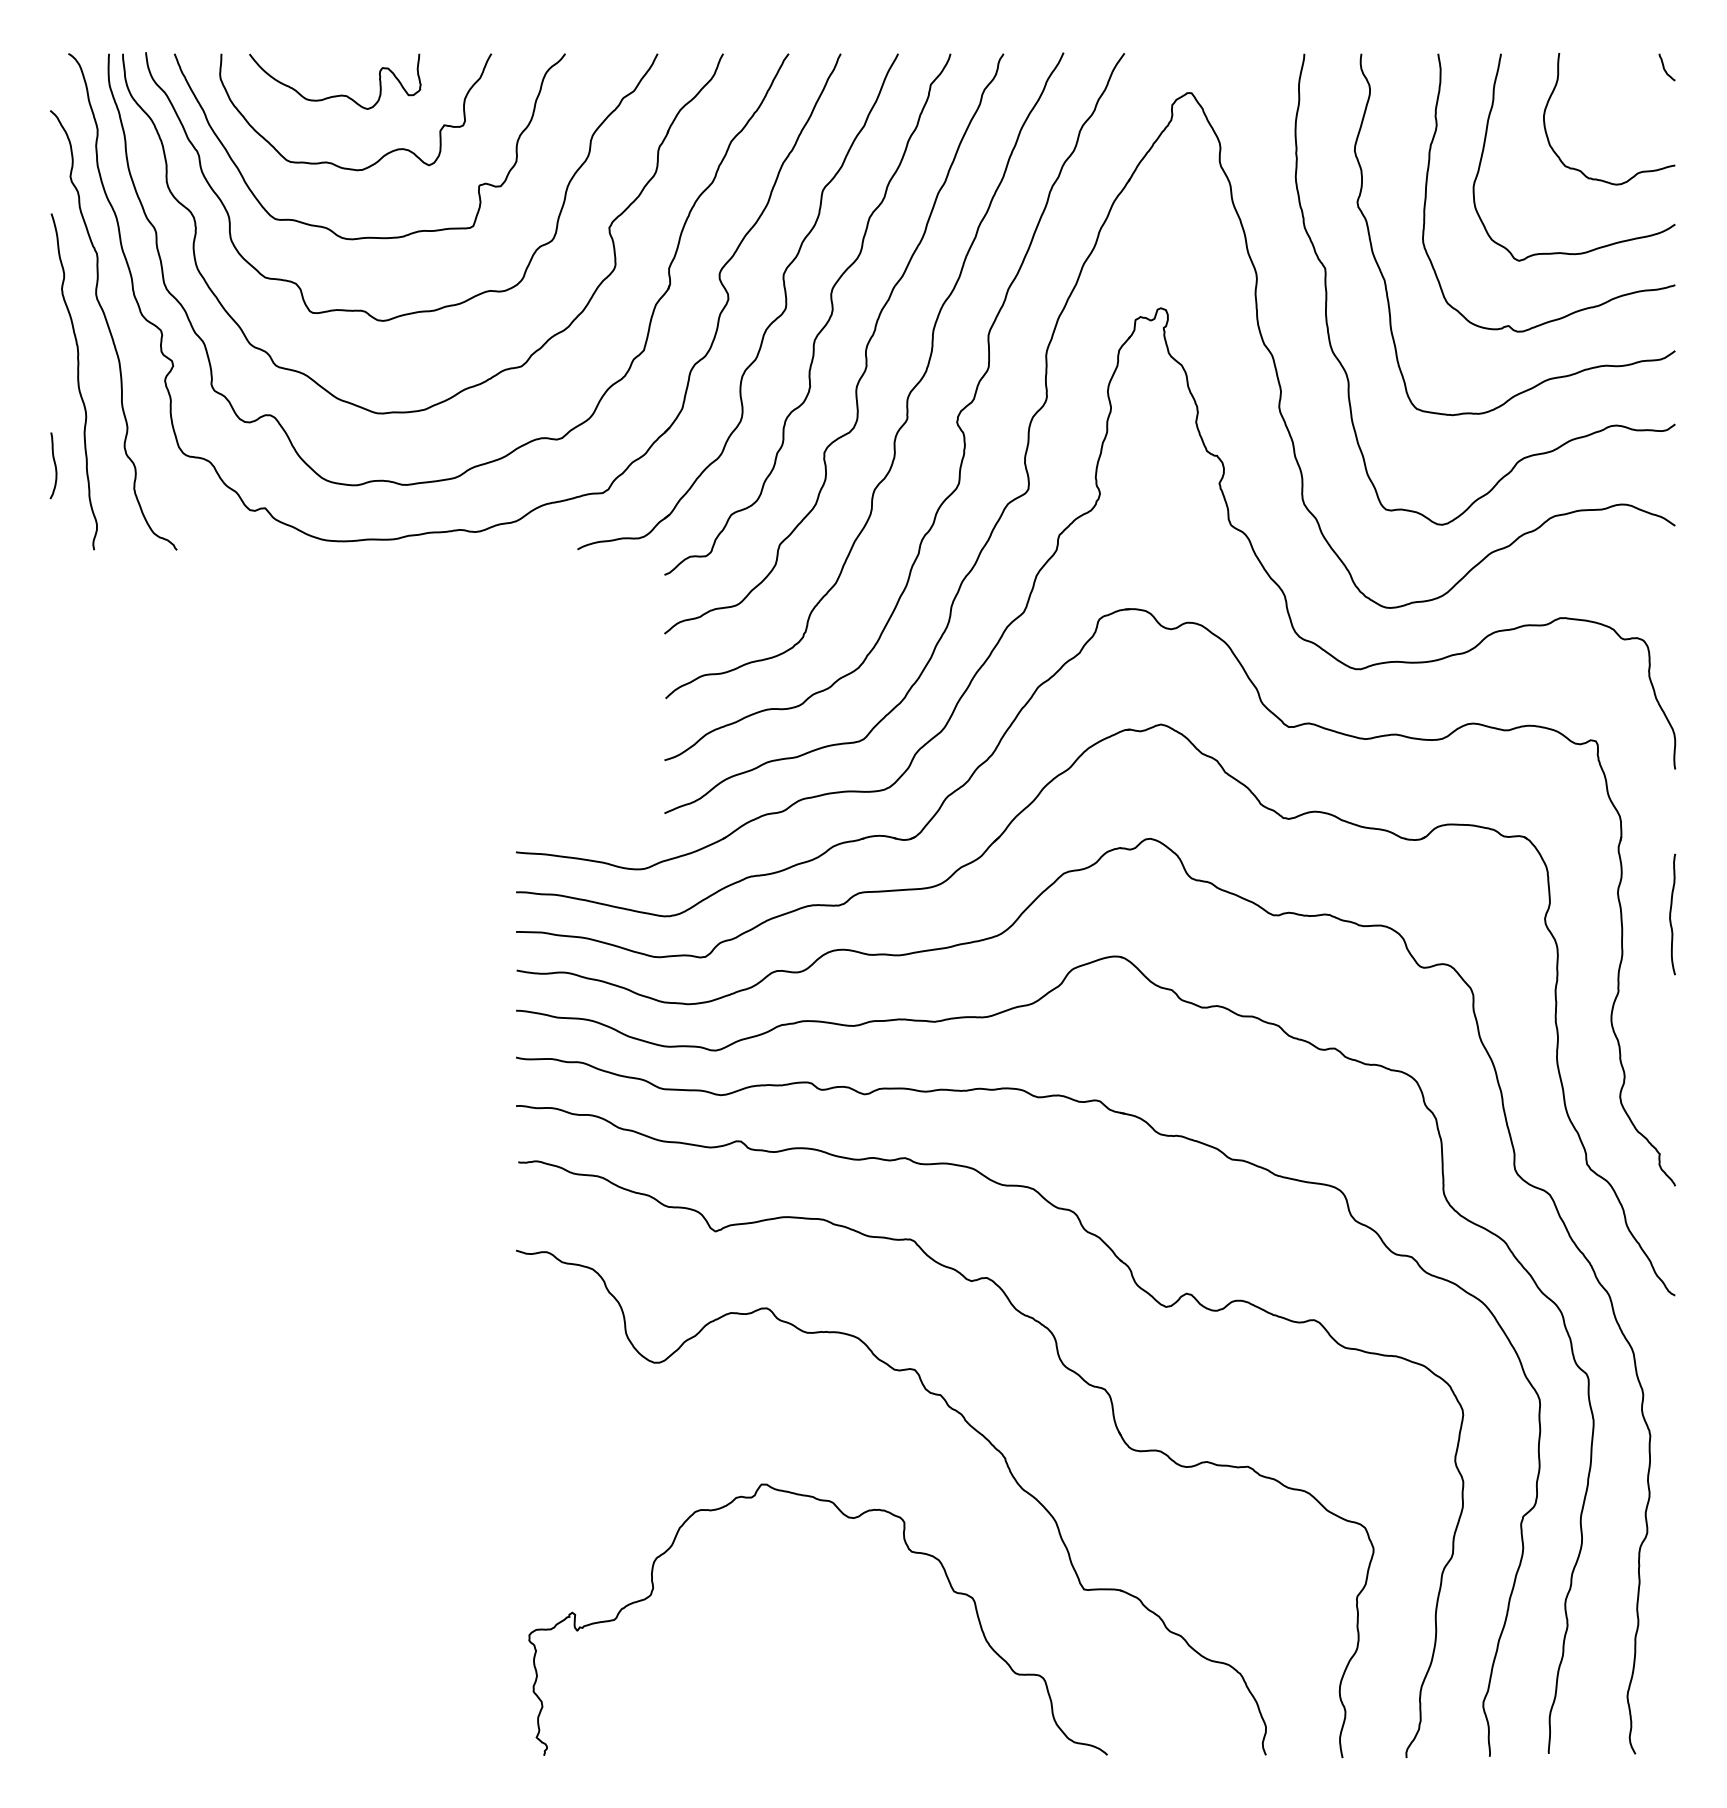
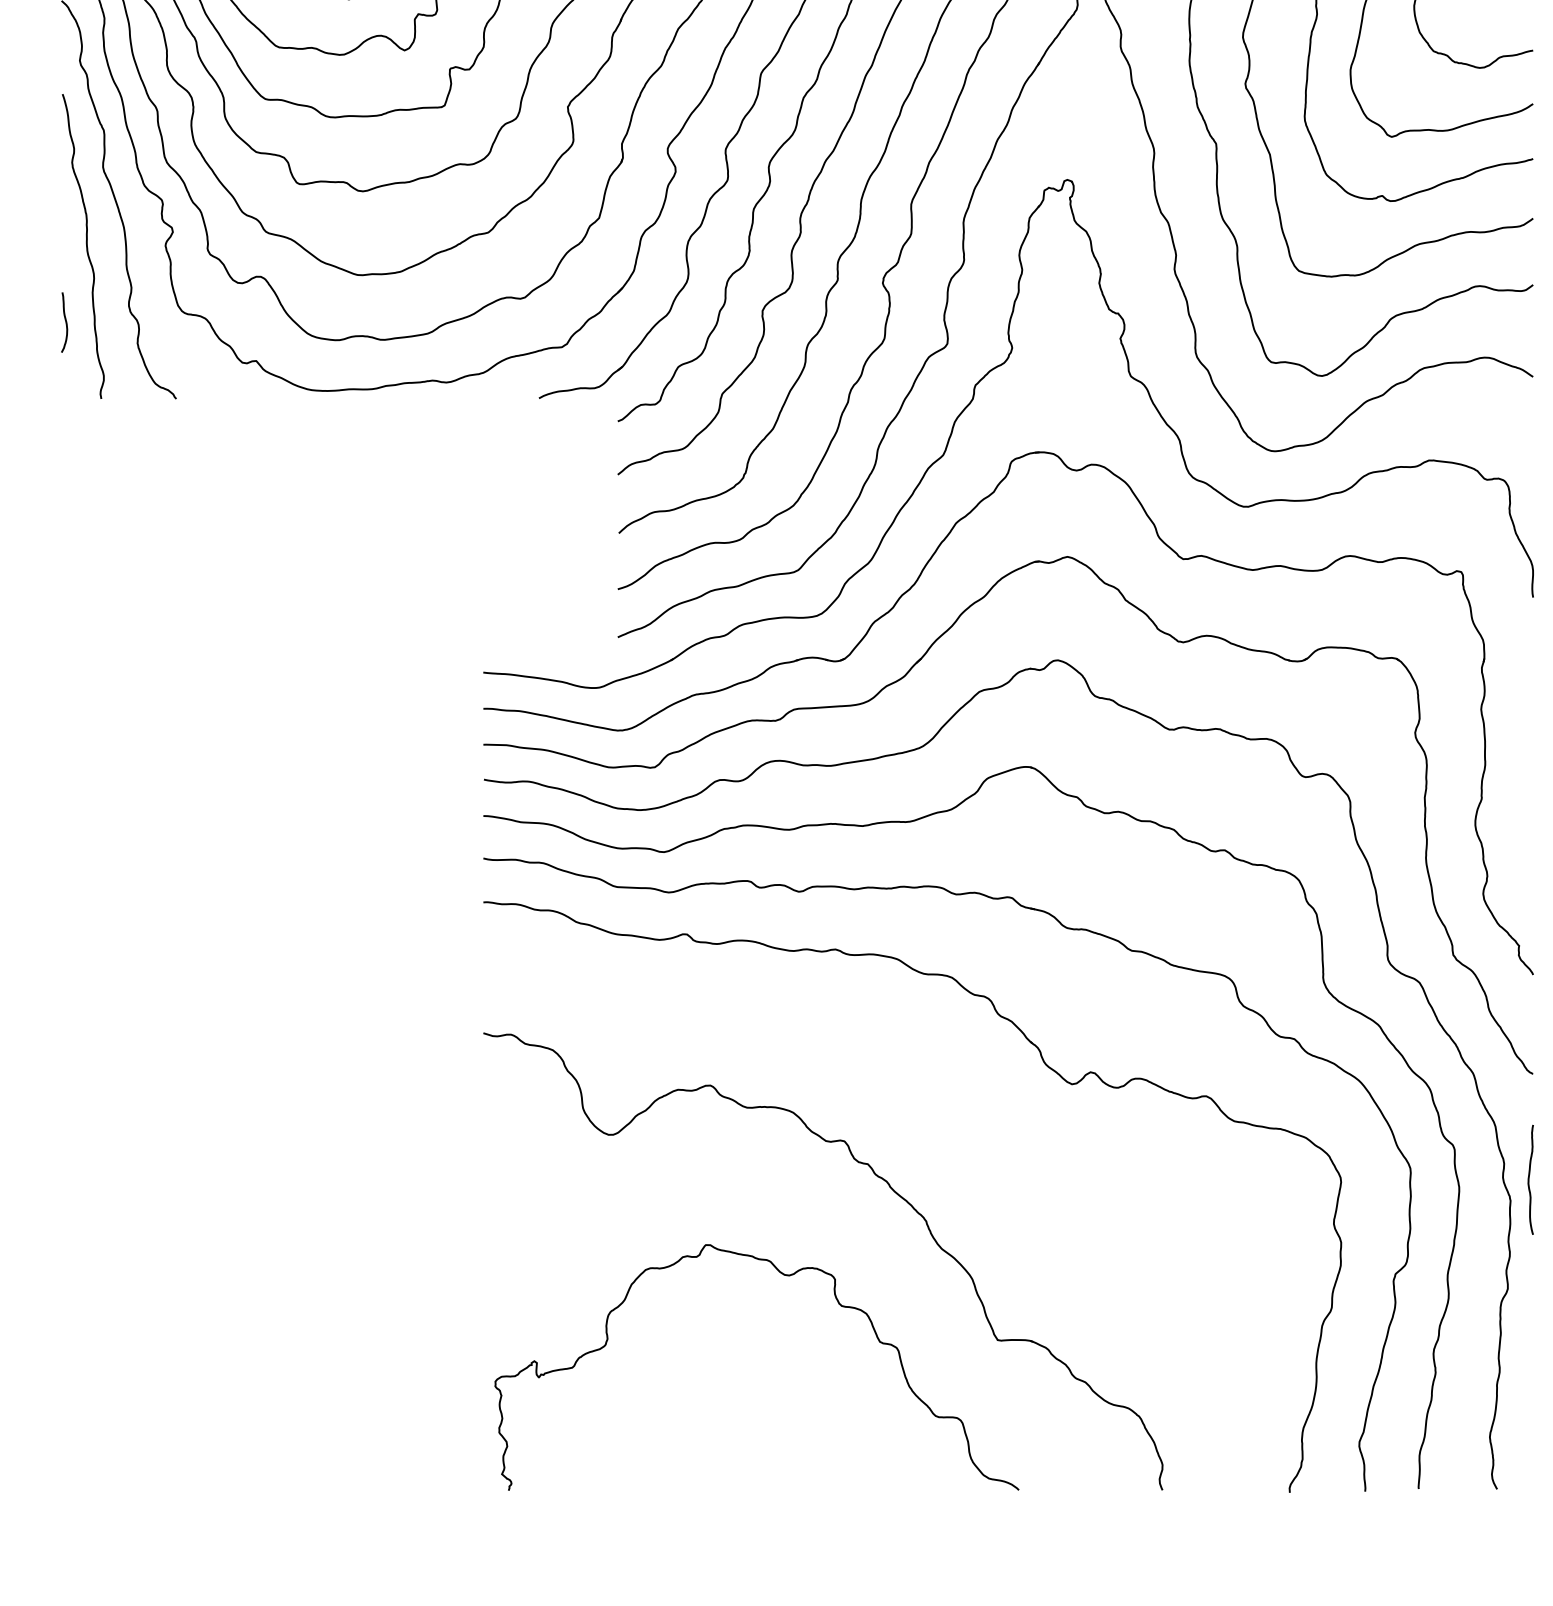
curve: (1671, 914) -> (1529, 1179), moved
part: (1061, 1363) -> (977, 1135), removed

